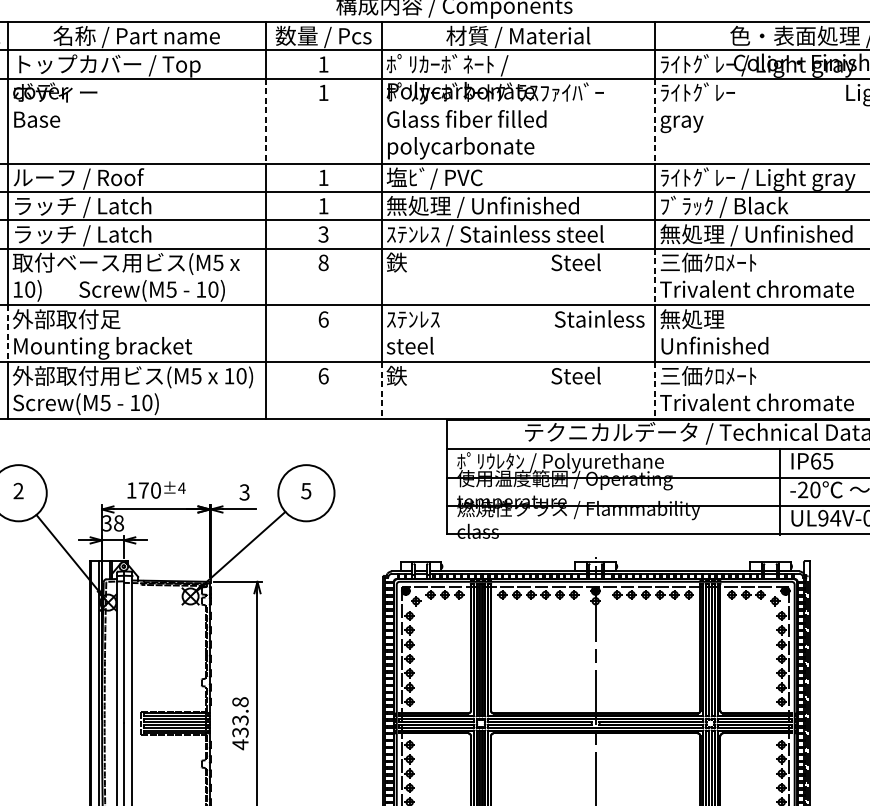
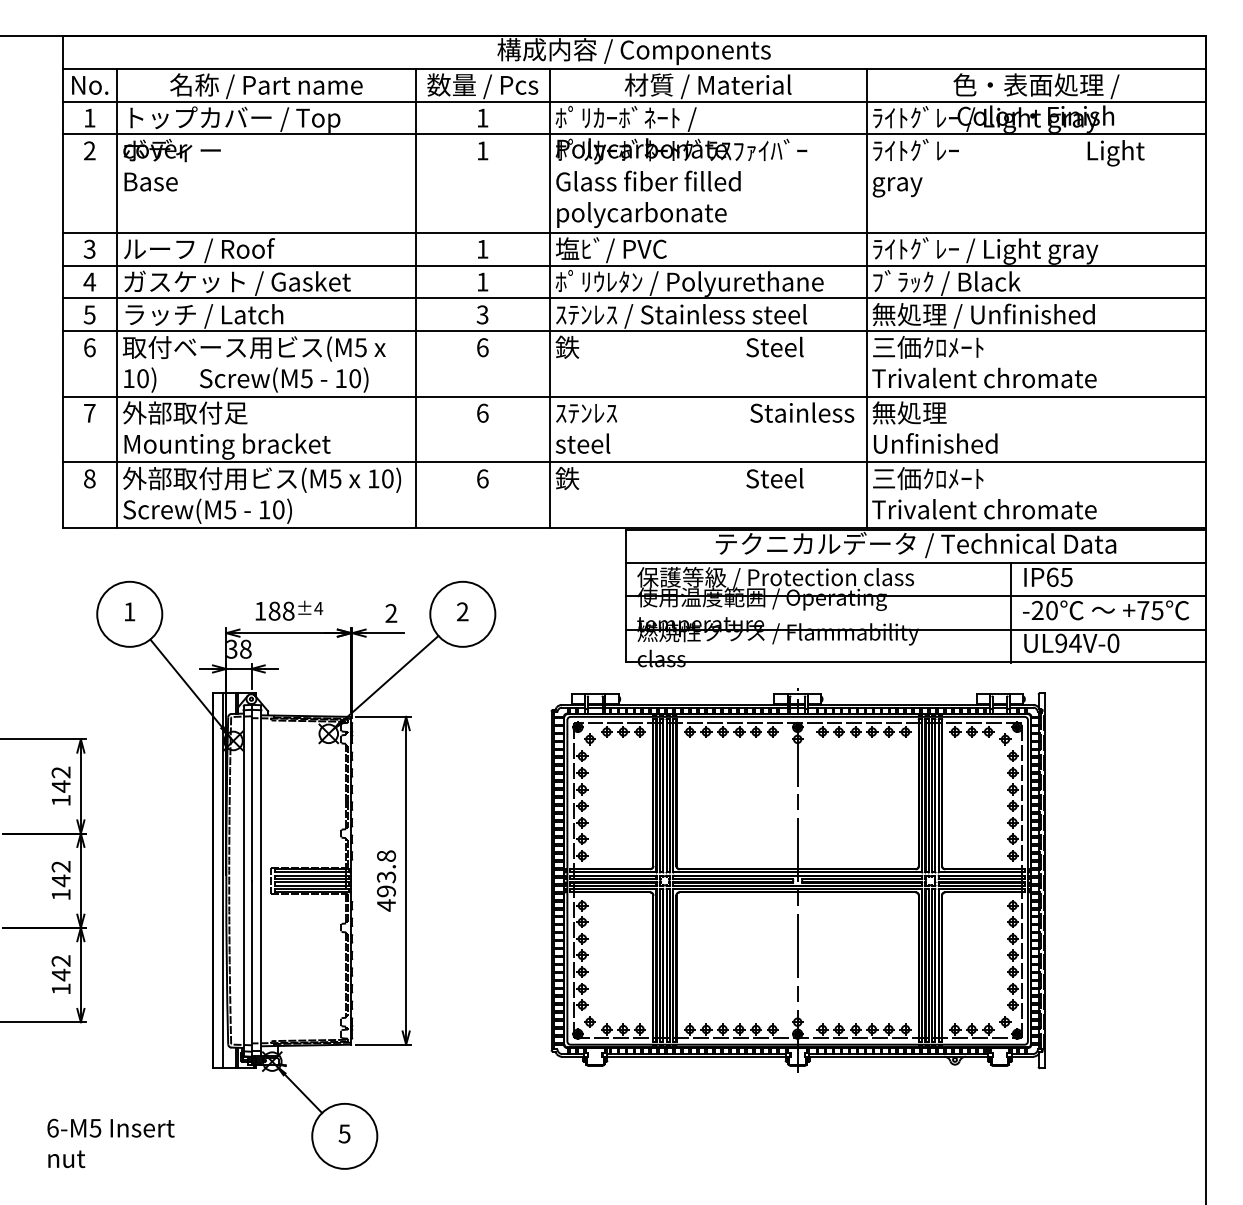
line: (265, 121) -> (415, 184), dashed -> solid
line: (655, 121) -> (866, 184), dashed -> solid
text: (111, 206) -> (237, 282), ラッチ / Latch -> ガスケット / Gasket
text: (502, 206) -> (689, 282), 無処理 / Unfinished -> ﾎﾟﾘｳﾚﾀﾝ / Polyurethane
text: (323, 262) -> (482, 347), 8 -> 6
line: (655, 277) -> (866, 364), dashed -> solid
line: (8, 333) -> (117, 429), dashed -> solid
line: (382, 390) -> (550, 495), dashed -> solid
line: (655, 390) -> (866, 495), dashed -> solid
text: (576, 462) -> (775, 578), ﾎﾟﾘｳﾚﾀﾝ / Polyurethane -> 保護等級 / Protection class
text: (149, 489) -> (281, 610), 170 -> 188
text: (18, 490) -> (129, 611), 2 -> 1
text: (306, 490) -> (462, 611), 5 -> 2
text: (244, 492) -> (391, 613), 3 -> 2
text: (240, 732) -> (386, 891), 433.8 -> 493.8

